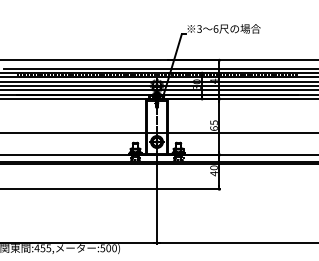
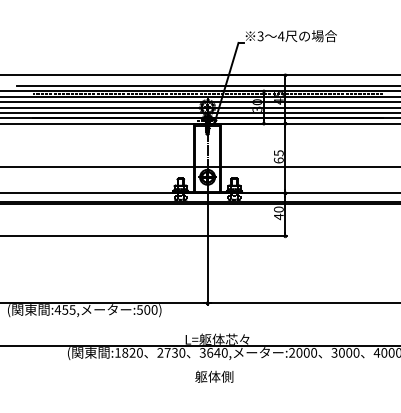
text: (215, 29) -> (280, 36), 6 -> 4

